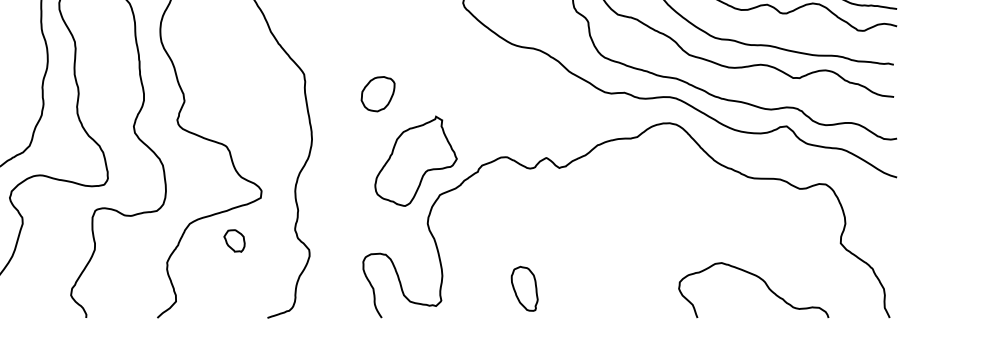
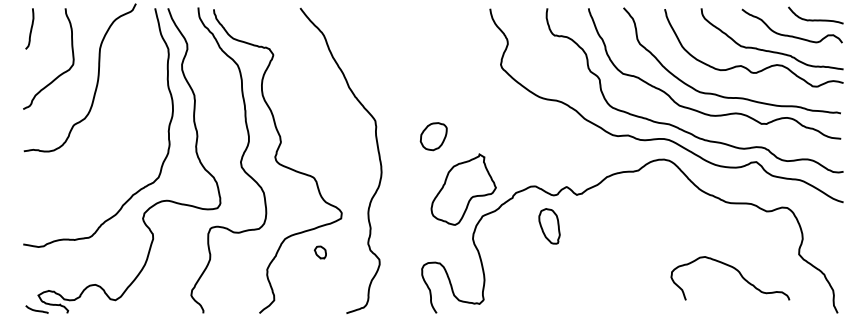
part: (234, 240) -> (320, 252), size x0.7
curve: (760, 280) -> (735, 270), moved
part: (524, 289) -> (549, 226), moved

